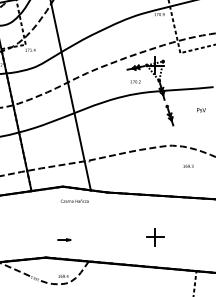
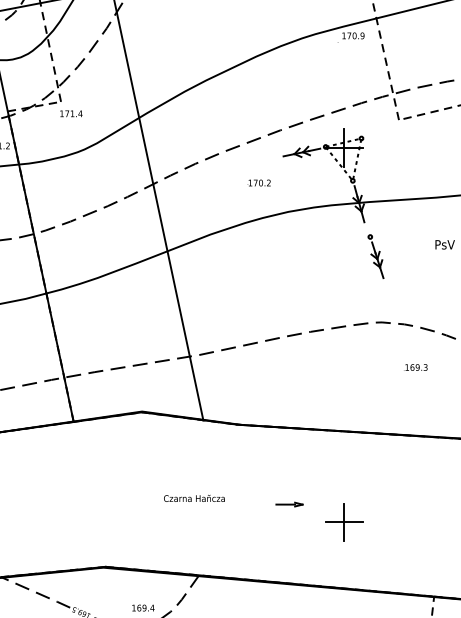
text: (135, 81) -> (259, 182), moved
text: (74, 200) -> (193, 496), moved
part: (64, 239) -> (289, 503), moved

